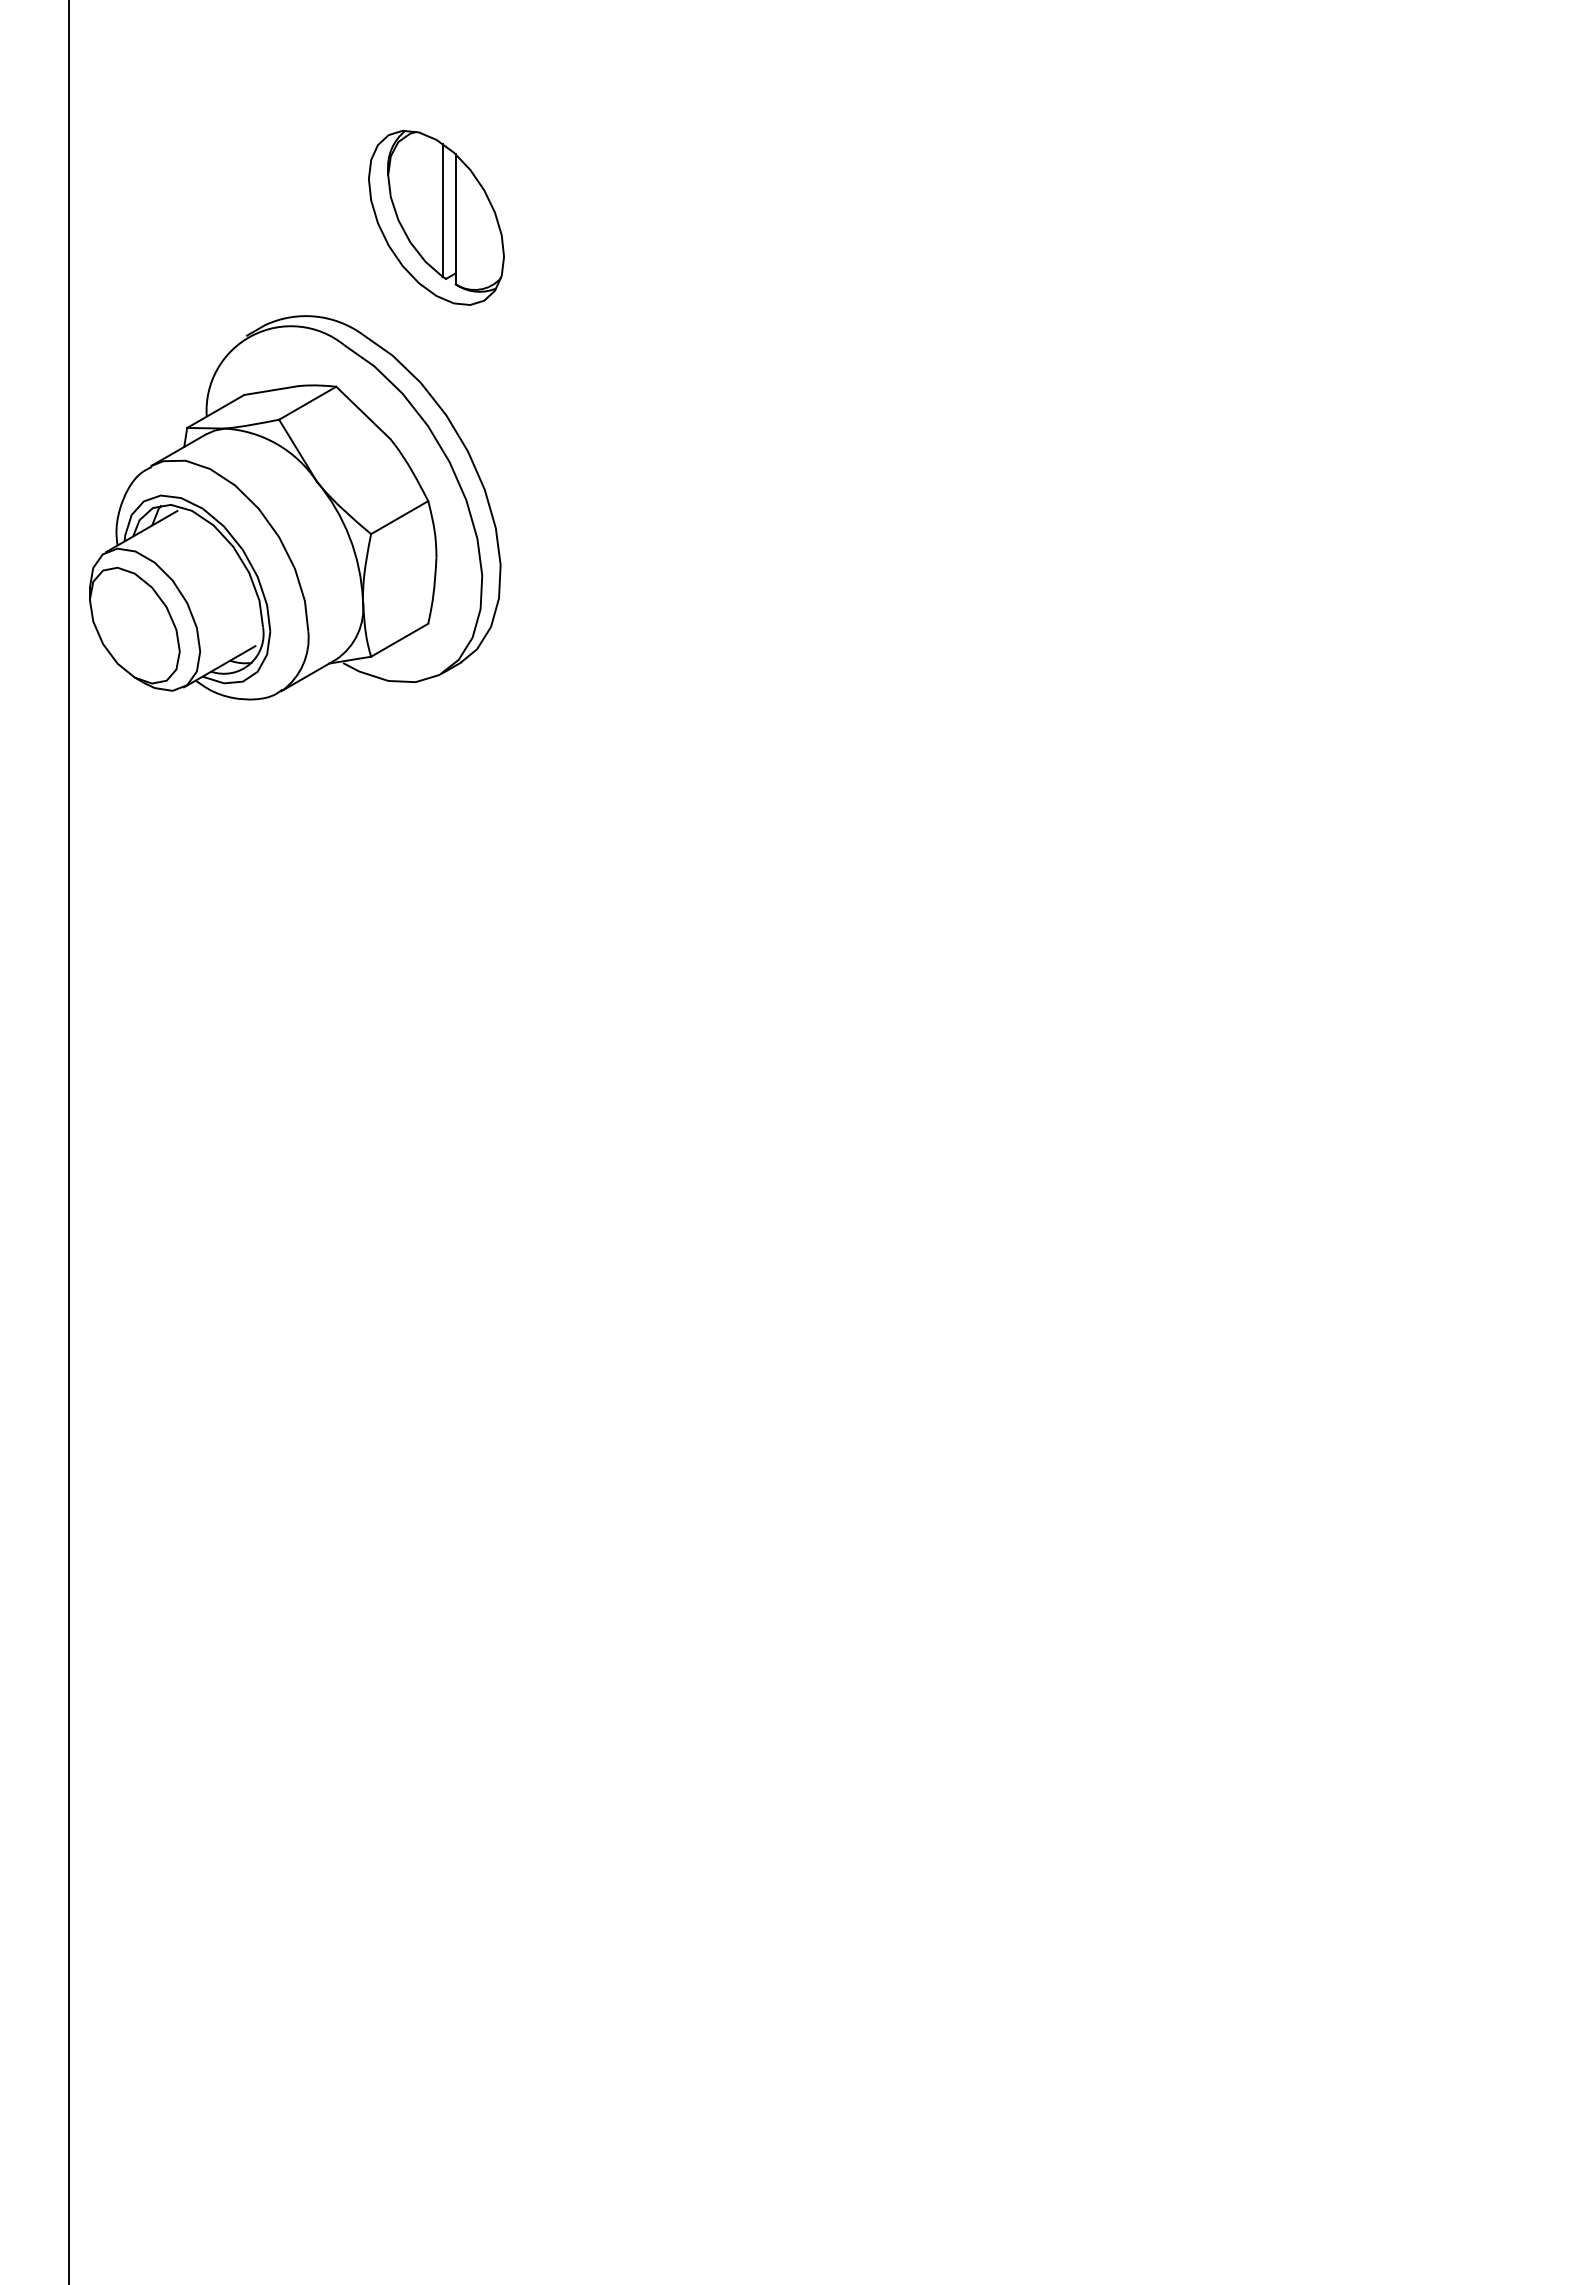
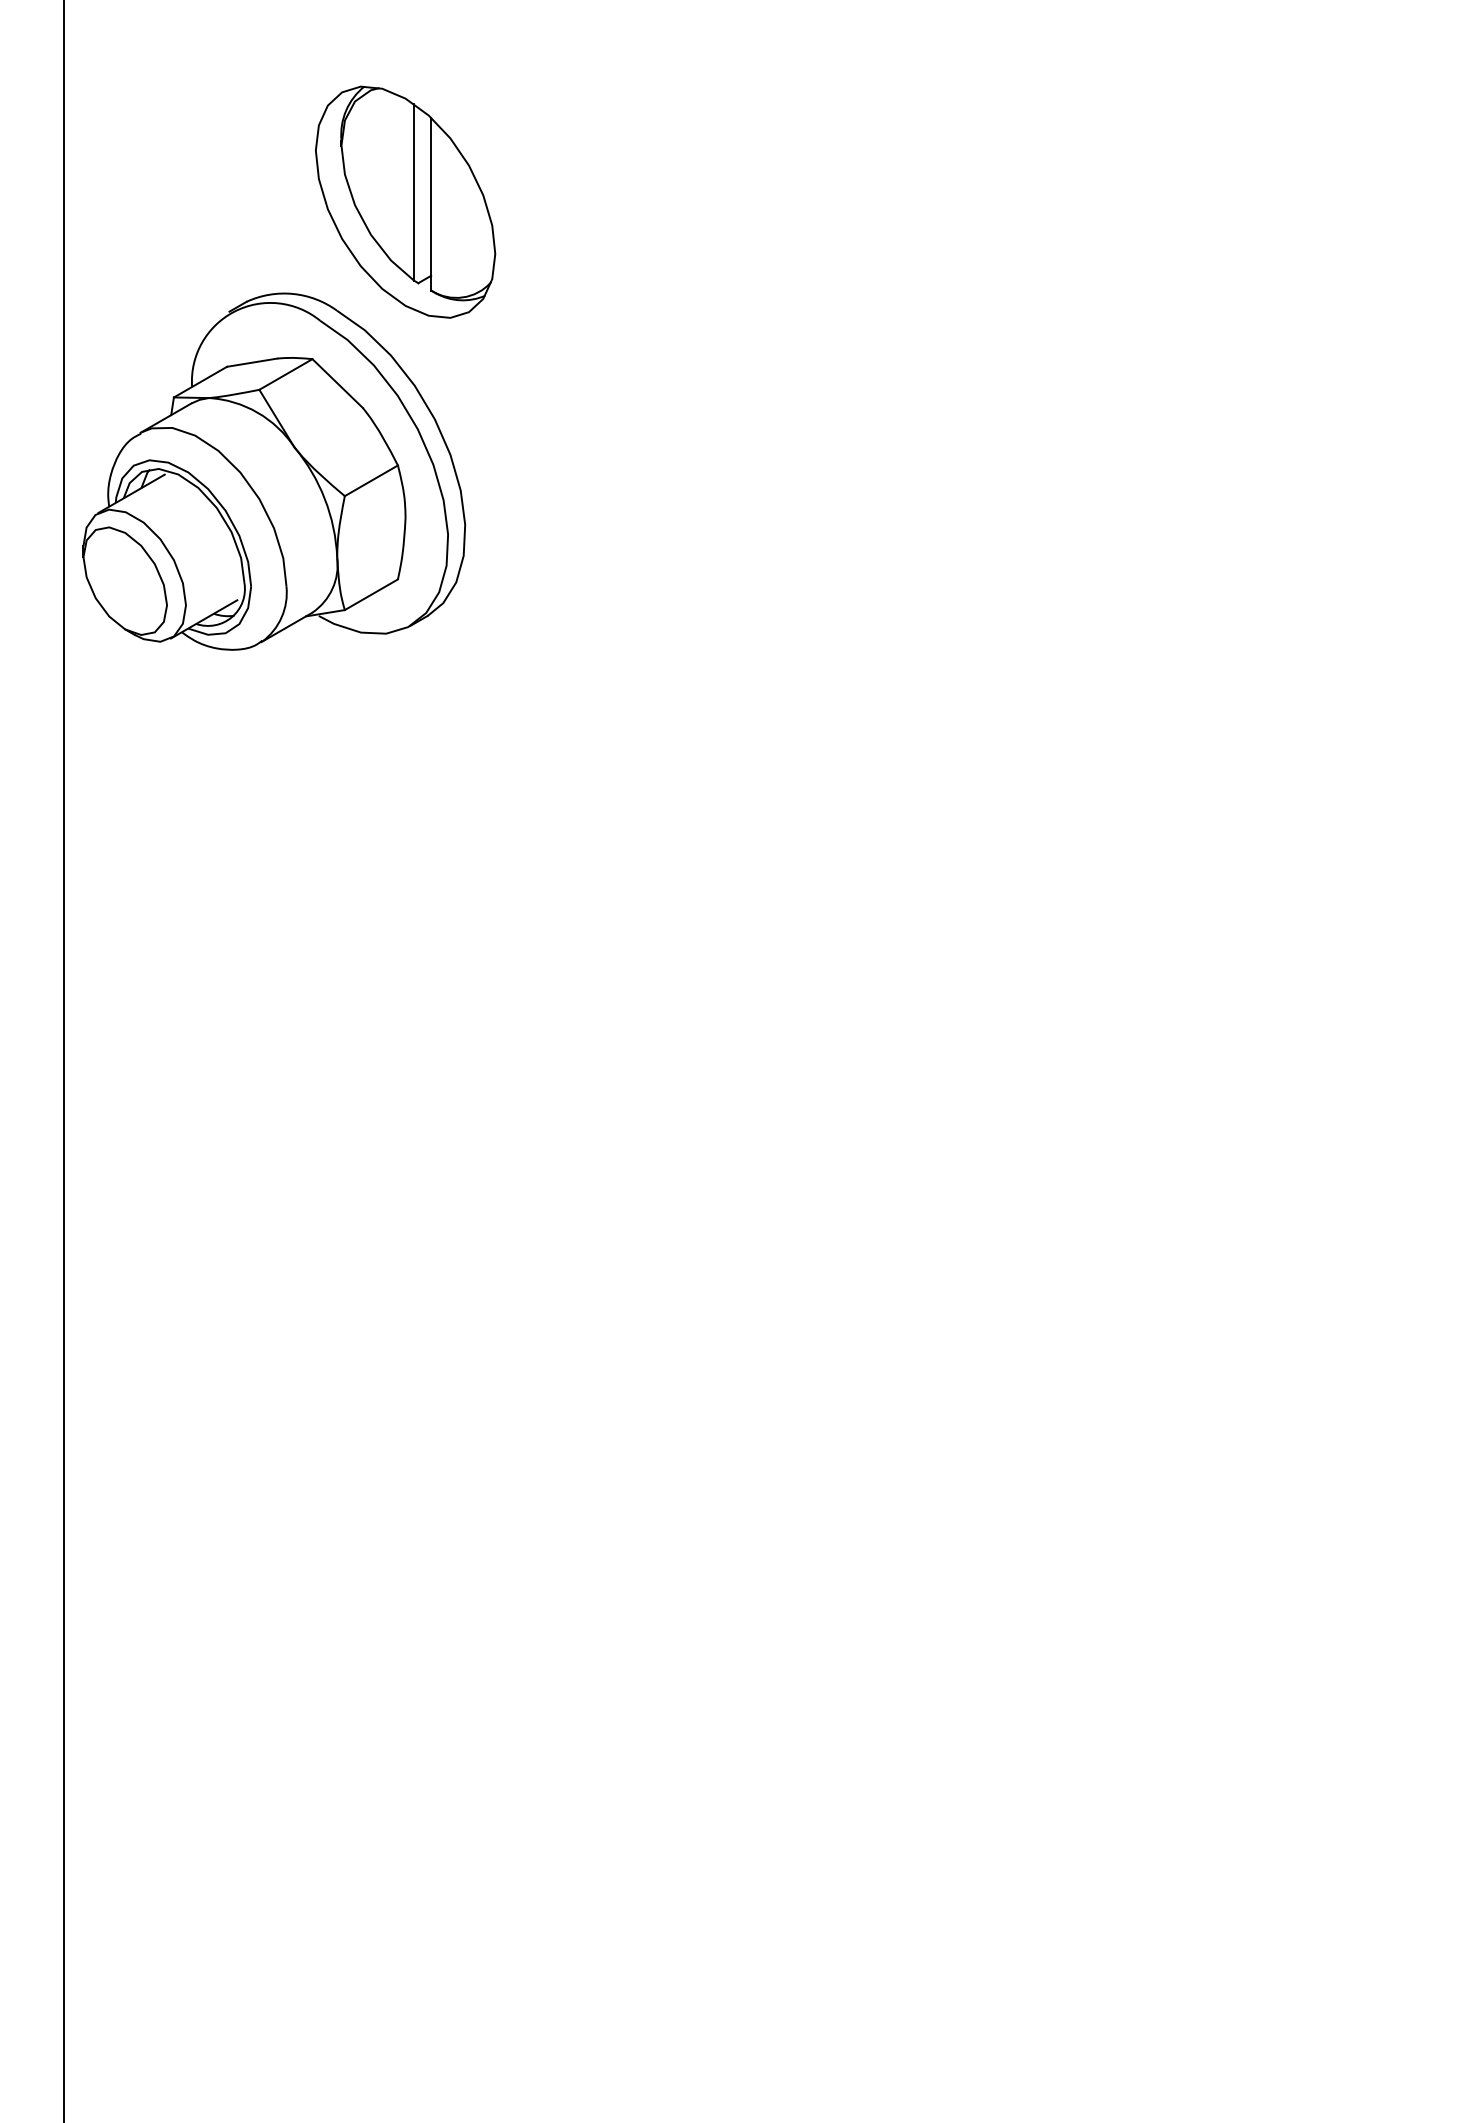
part: (436, 217) -> (405, 201), size x1.43

